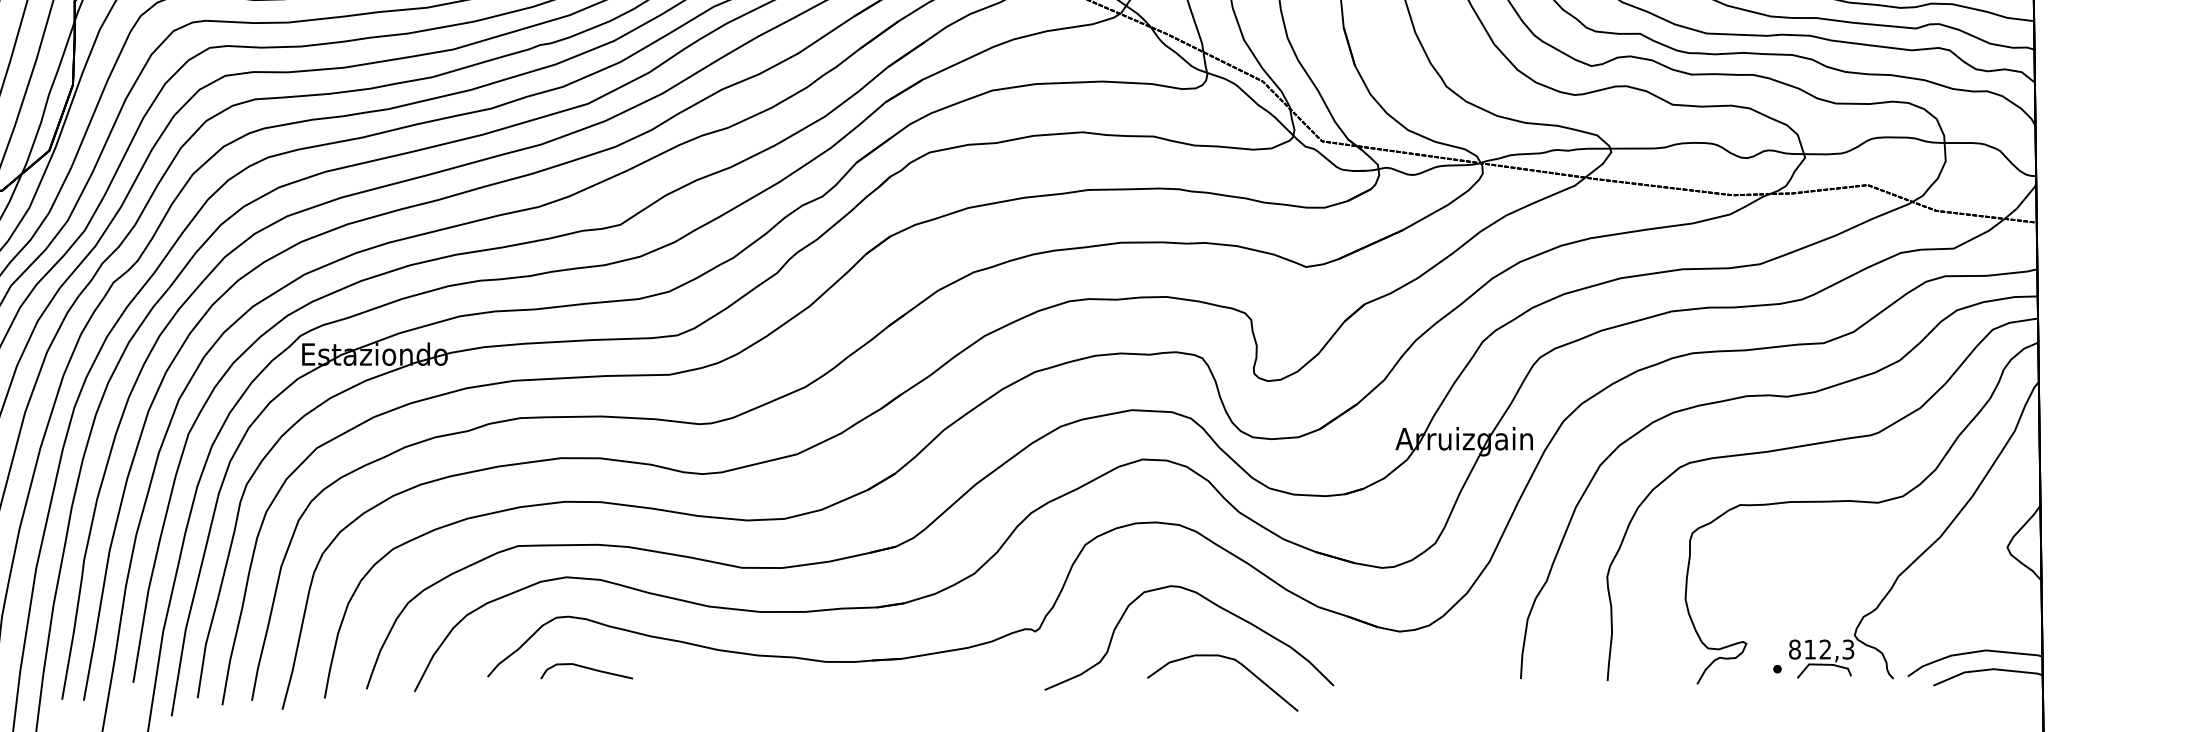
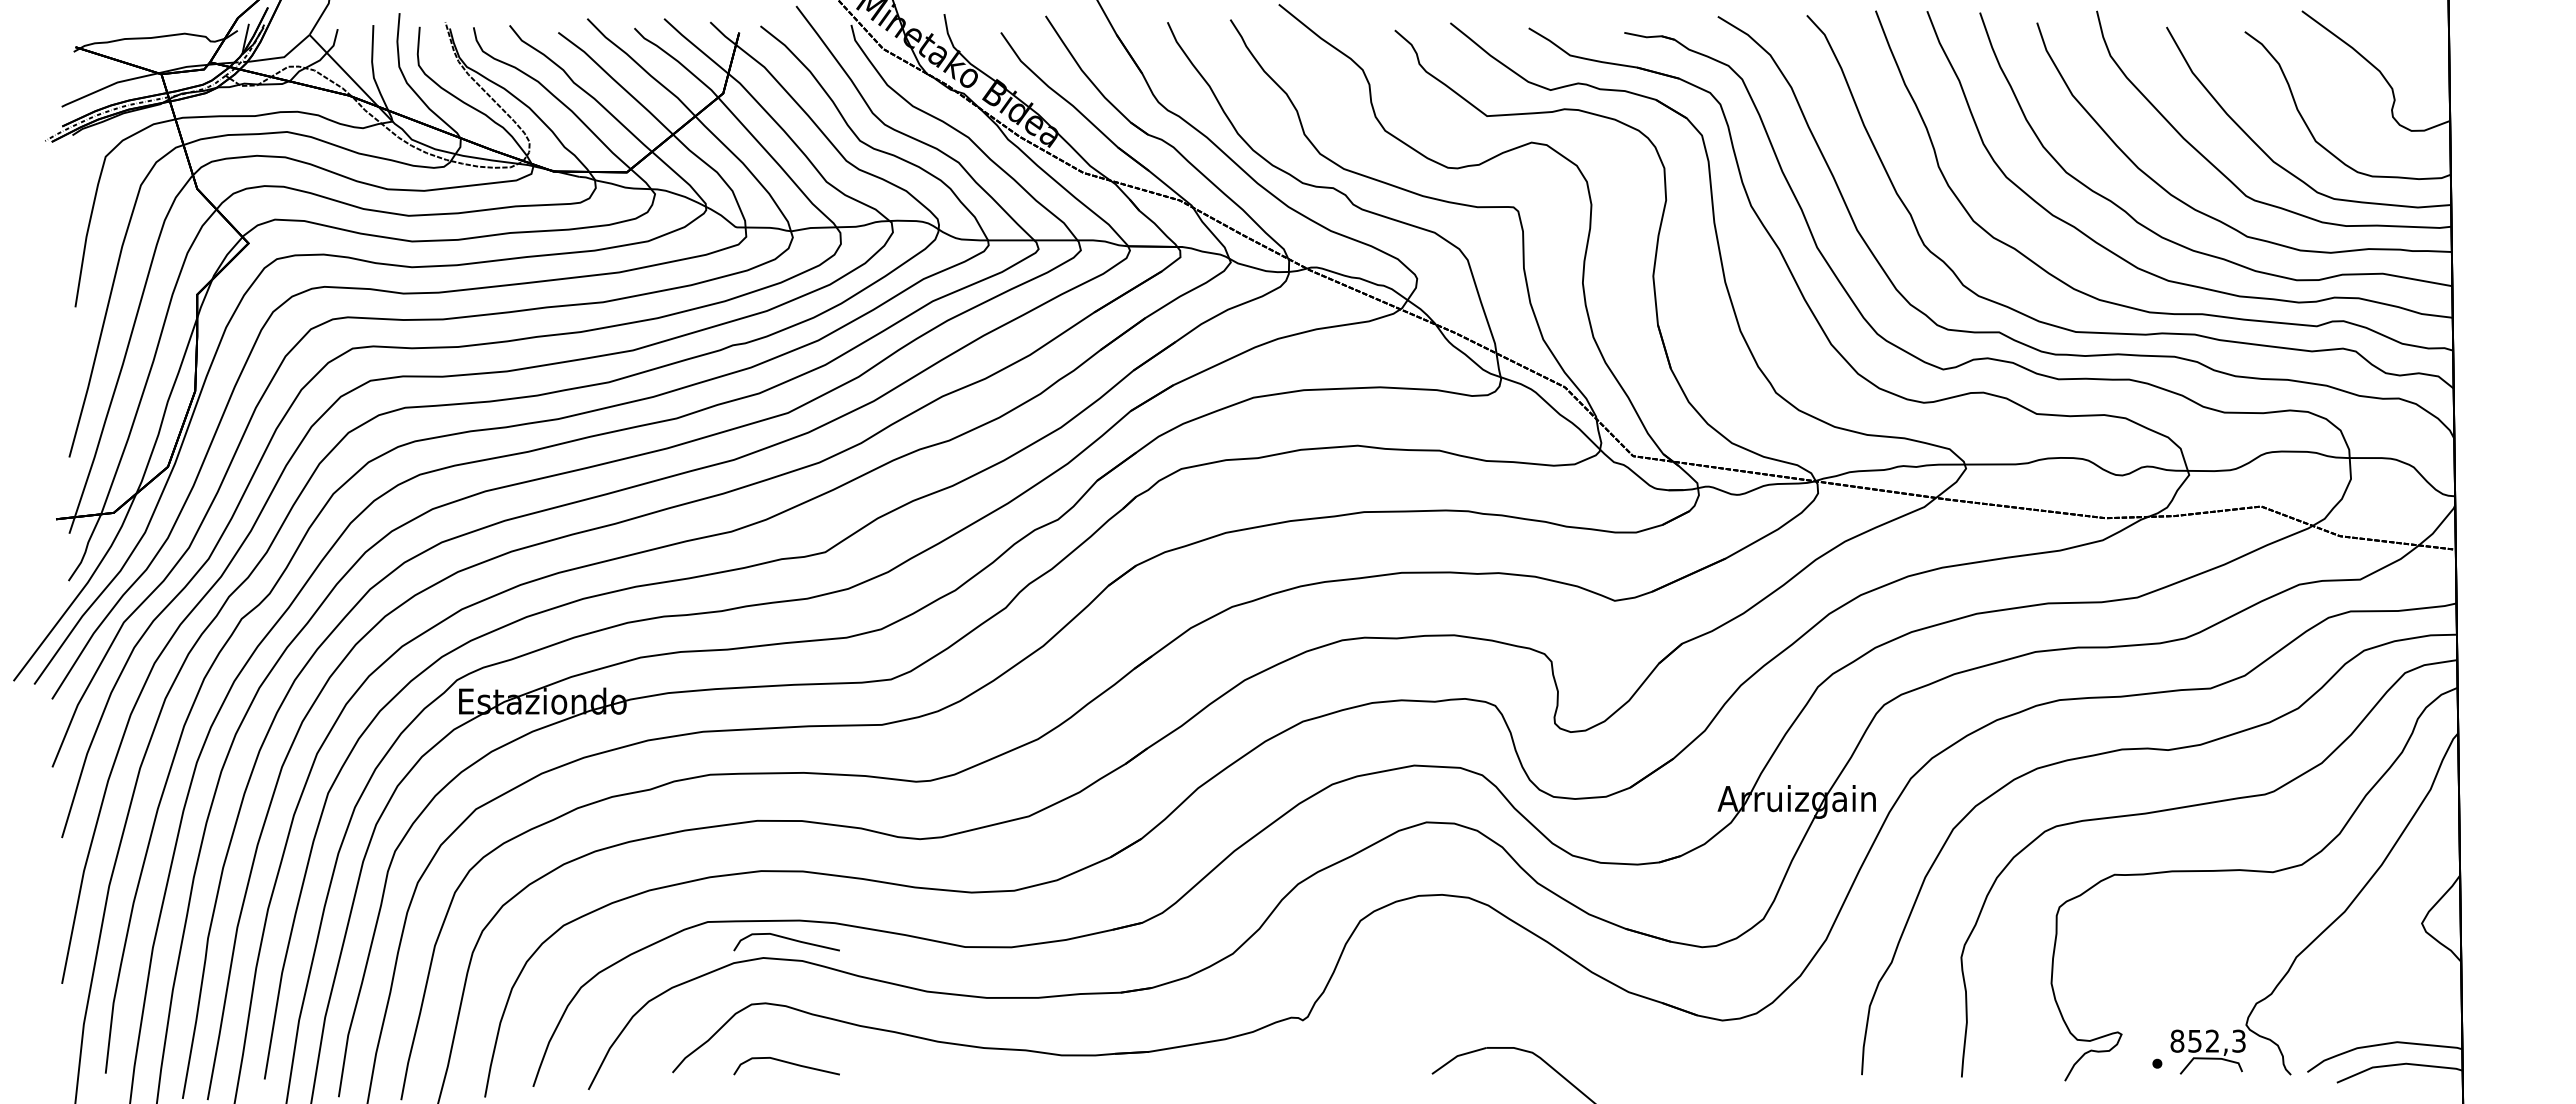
curve: (587, 561) -> (787, 939), added
curve: (1211, 602) -> (1505, 987), removed
text: (1809, 649) -> (2194, 1041), 812,3 -> 852,3

